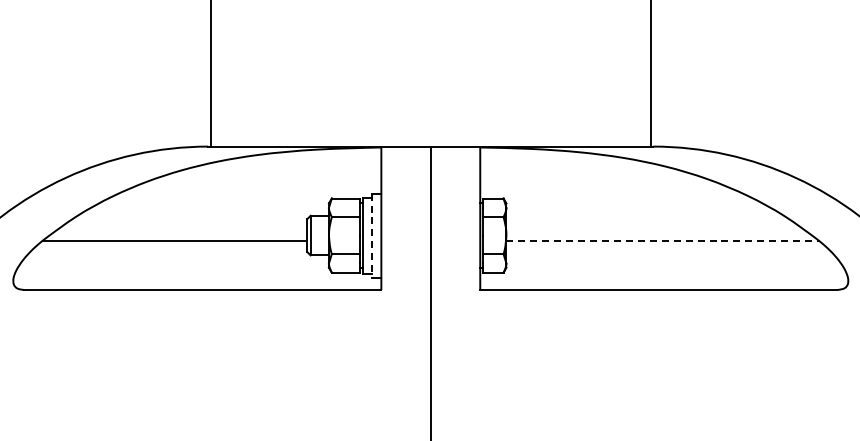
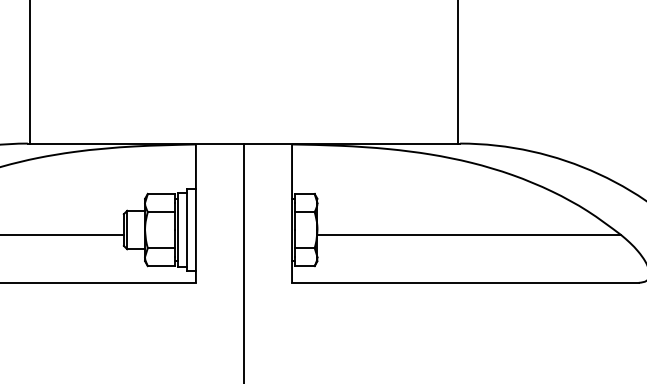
line: (372, 236) -> (187, 230), dashed -> solid
line: (663, 240) -> (470, 234), dashed -> solid

